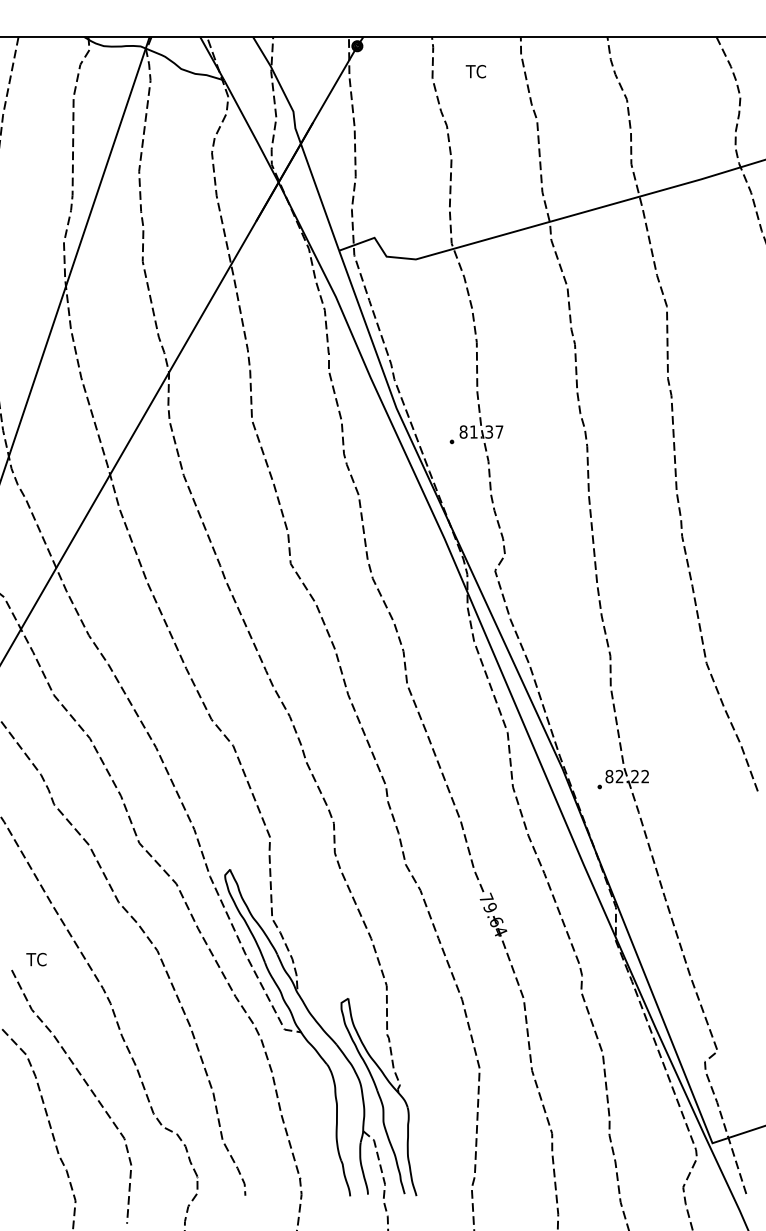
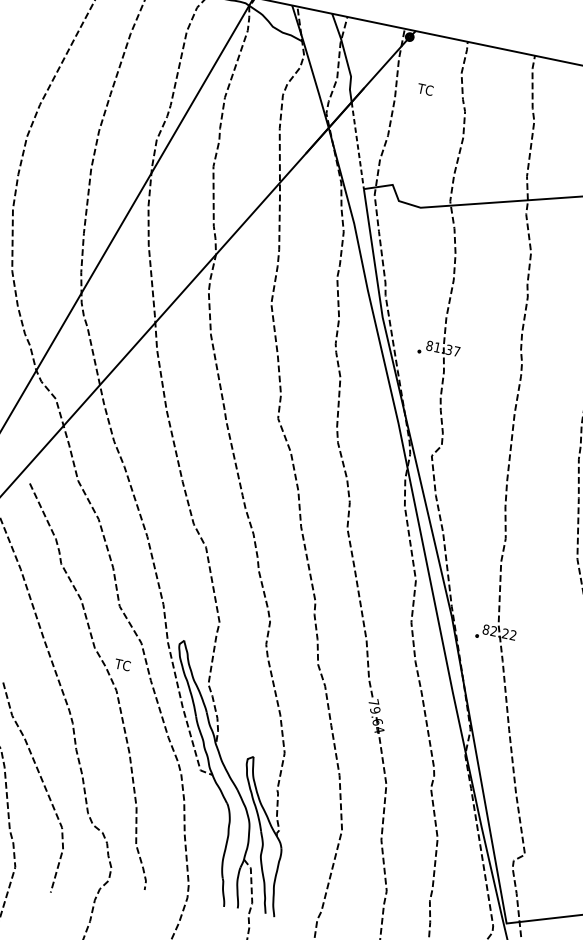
text: (475, 71) -> (425, 89), moved
line: (320, 197) -> (358, 145), solid -> dashed
text: (36, 959) -> (122, 664), moved

